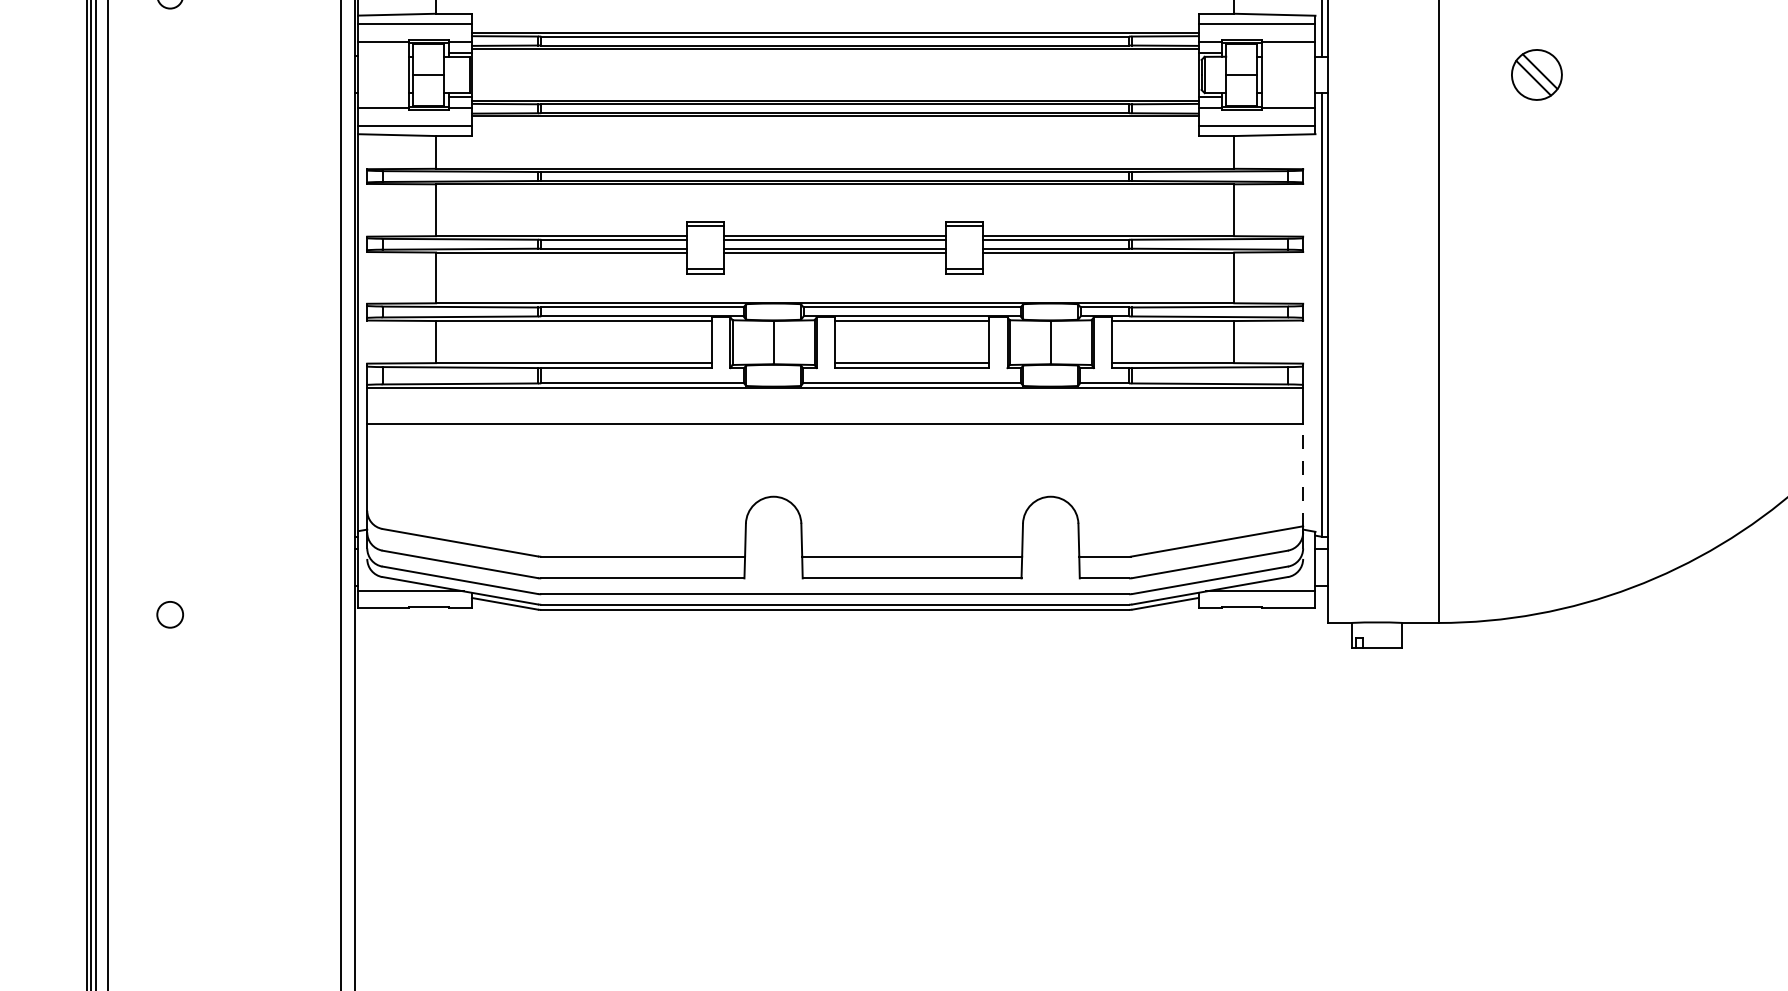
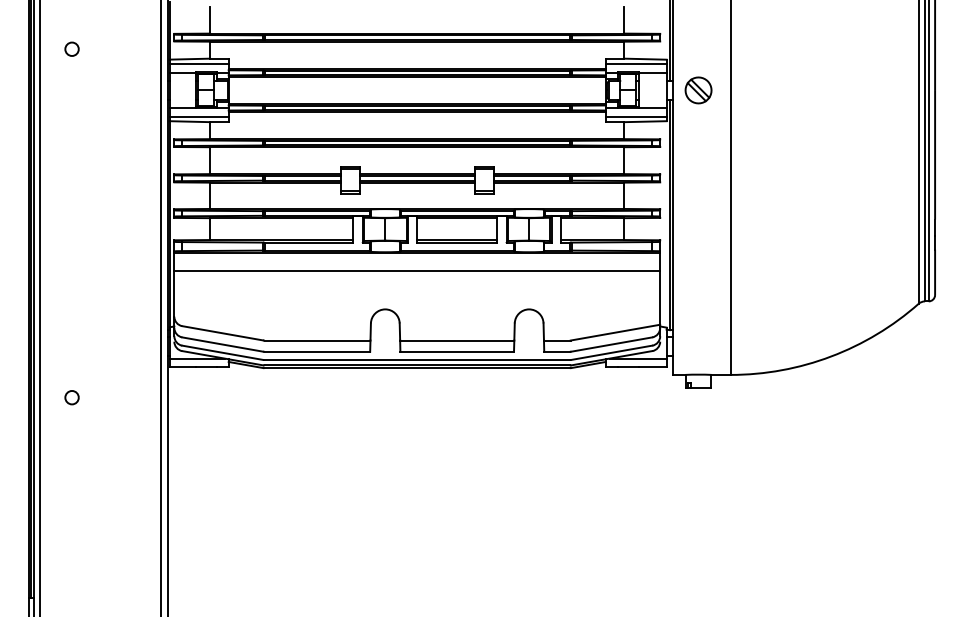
part: (1536, 75) -> (698, 90), moved
line: (1303, 475) -> (660, 298), dashed -> solid
circle: (169, 614) -> (71, 397), moved

